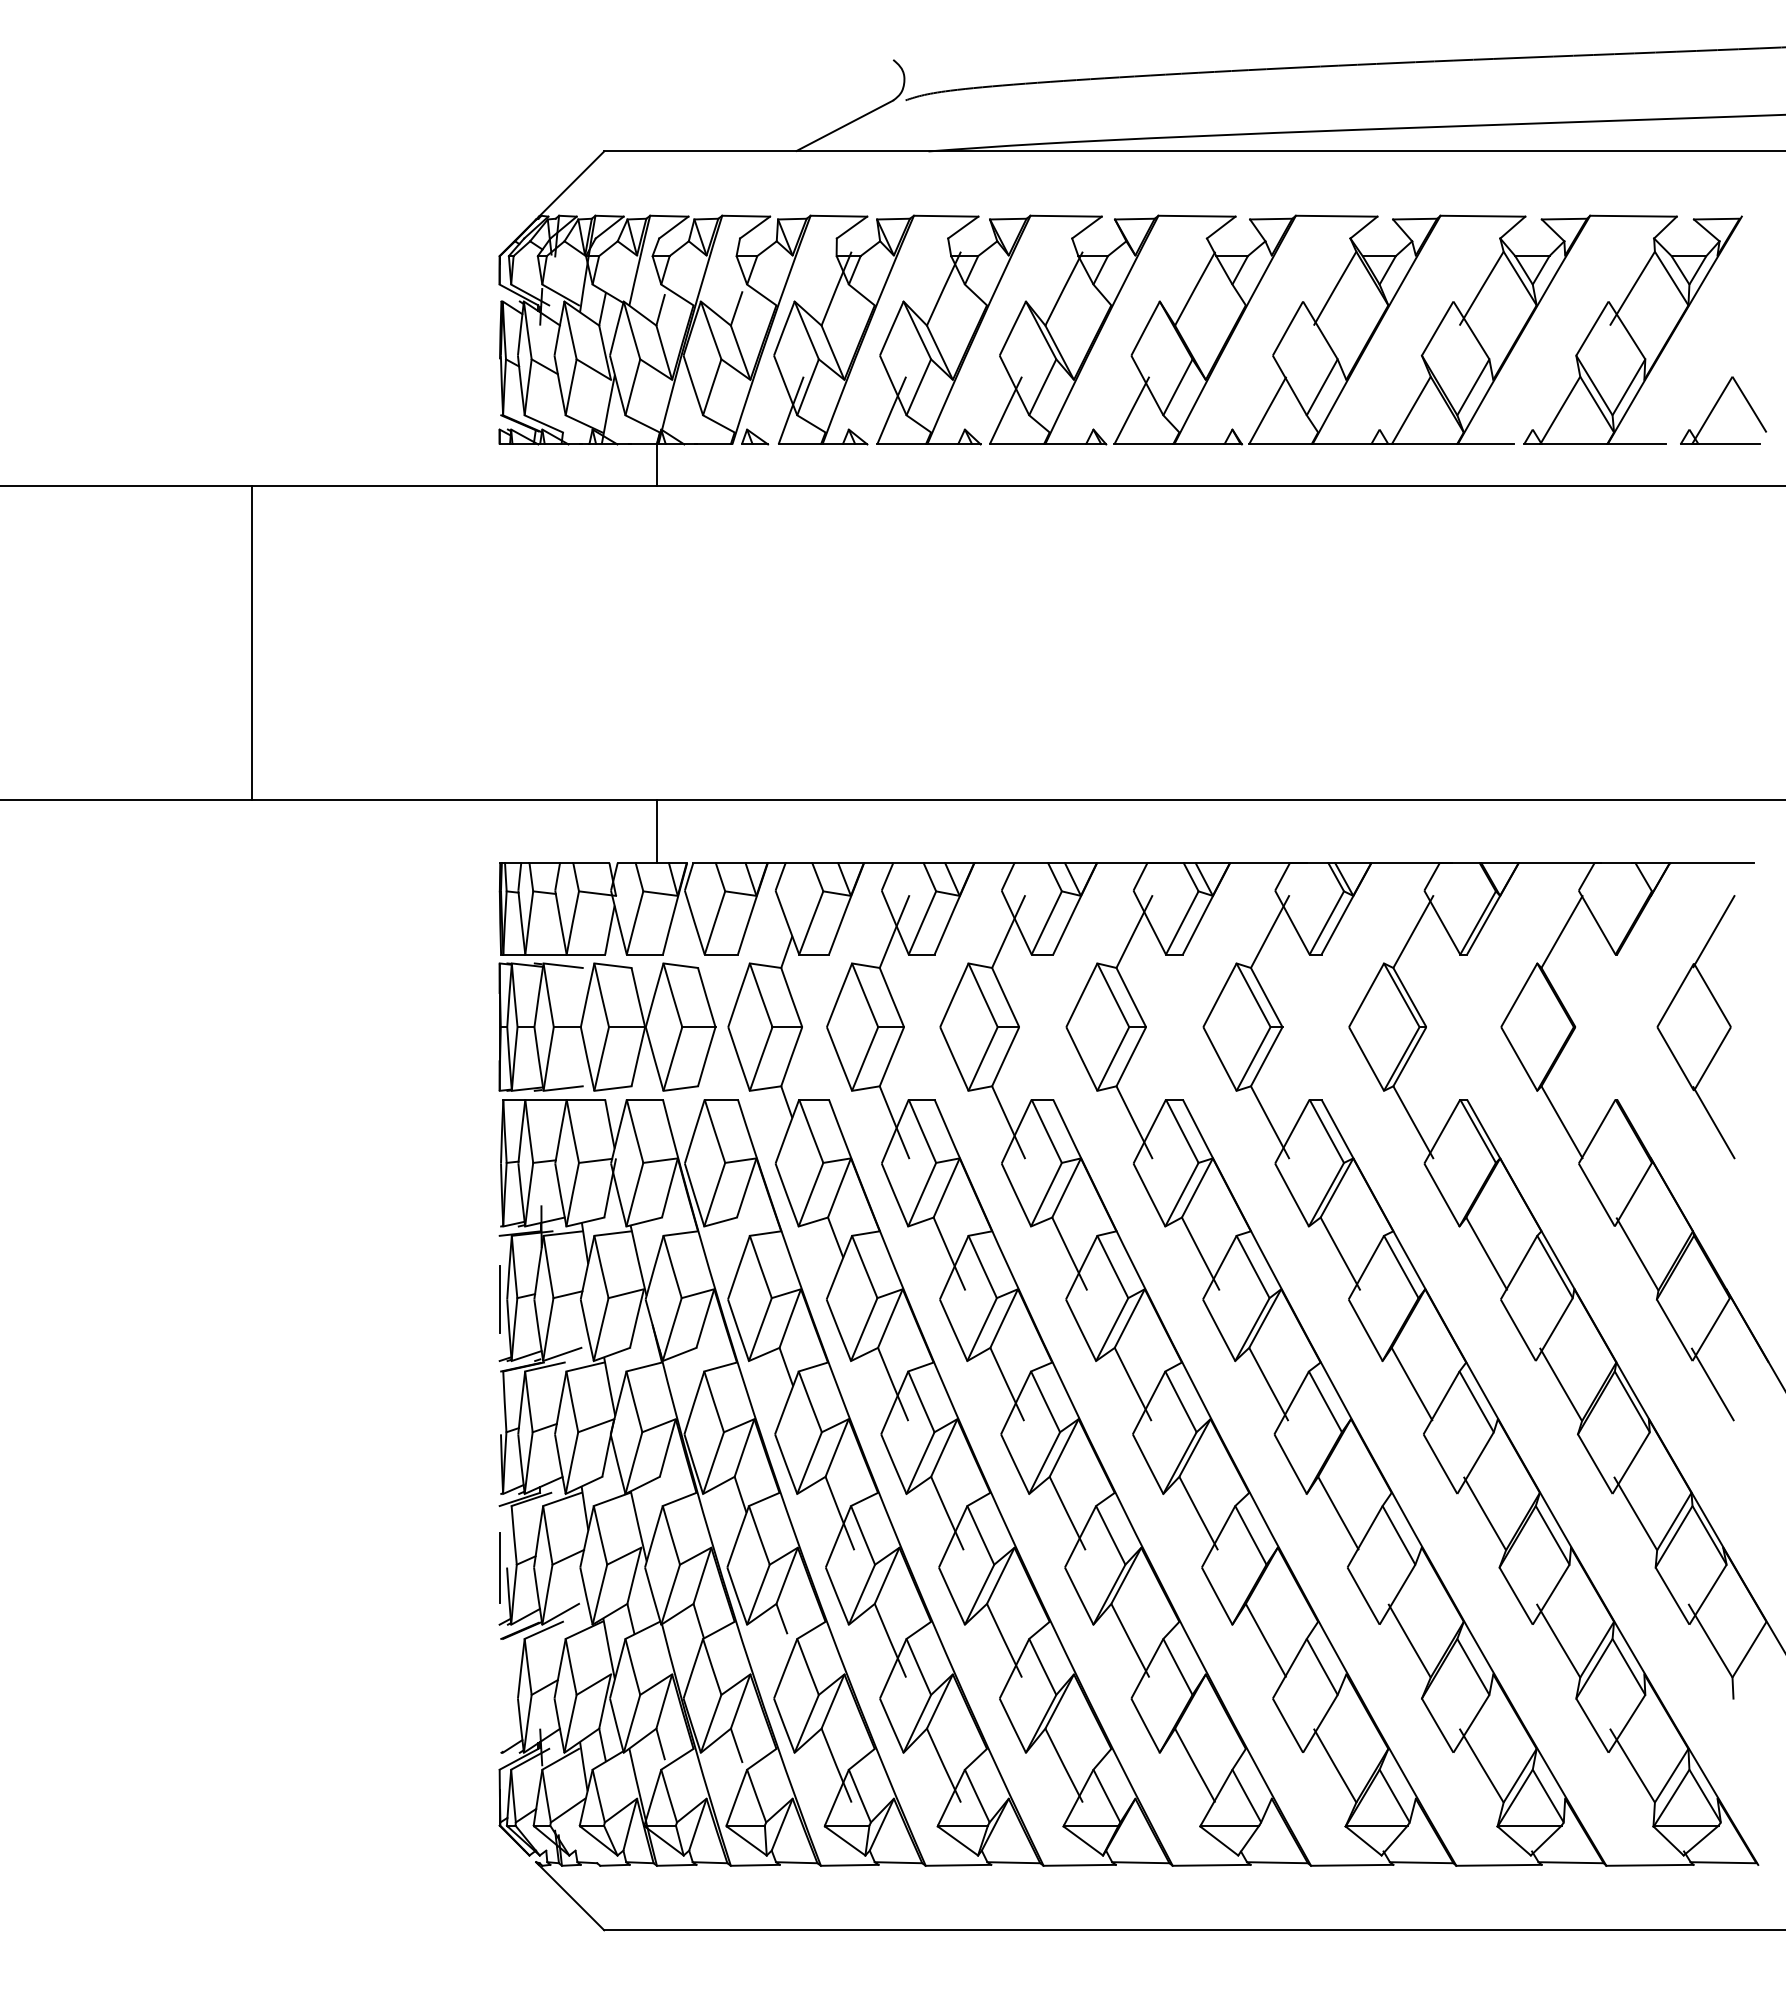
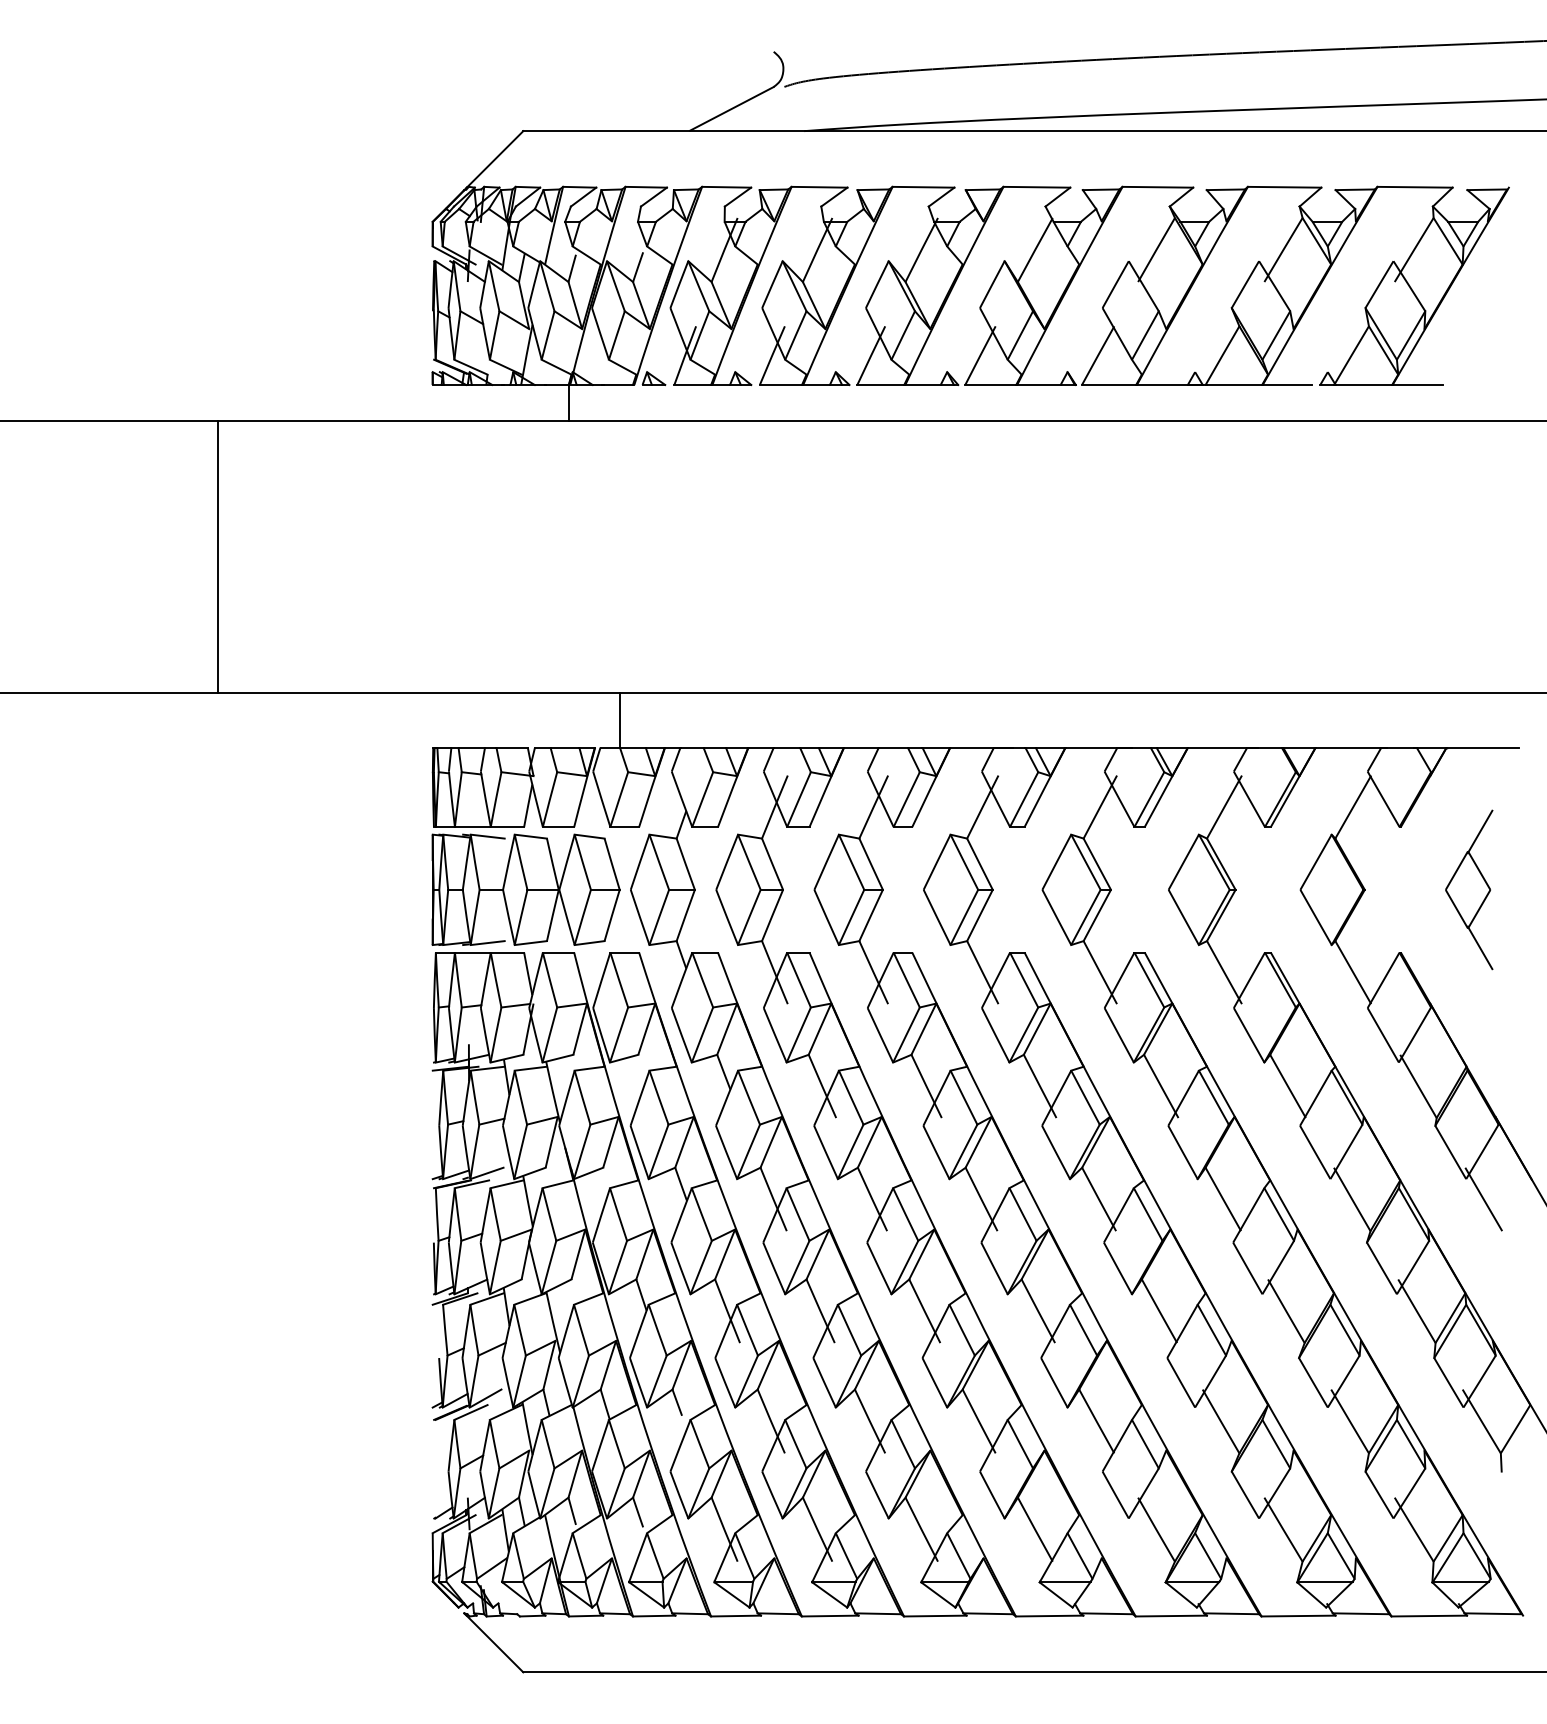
part: (1715, 407) -> (1486, 352), removed
line: (656, 831) -> (619, 720), moved
part: (1695, 1027) -> (1468, 890), size x0.7
line: (499, 1299) -> (432, 1125), removed
line: (499, 1567) -> (432, 1358), removed

